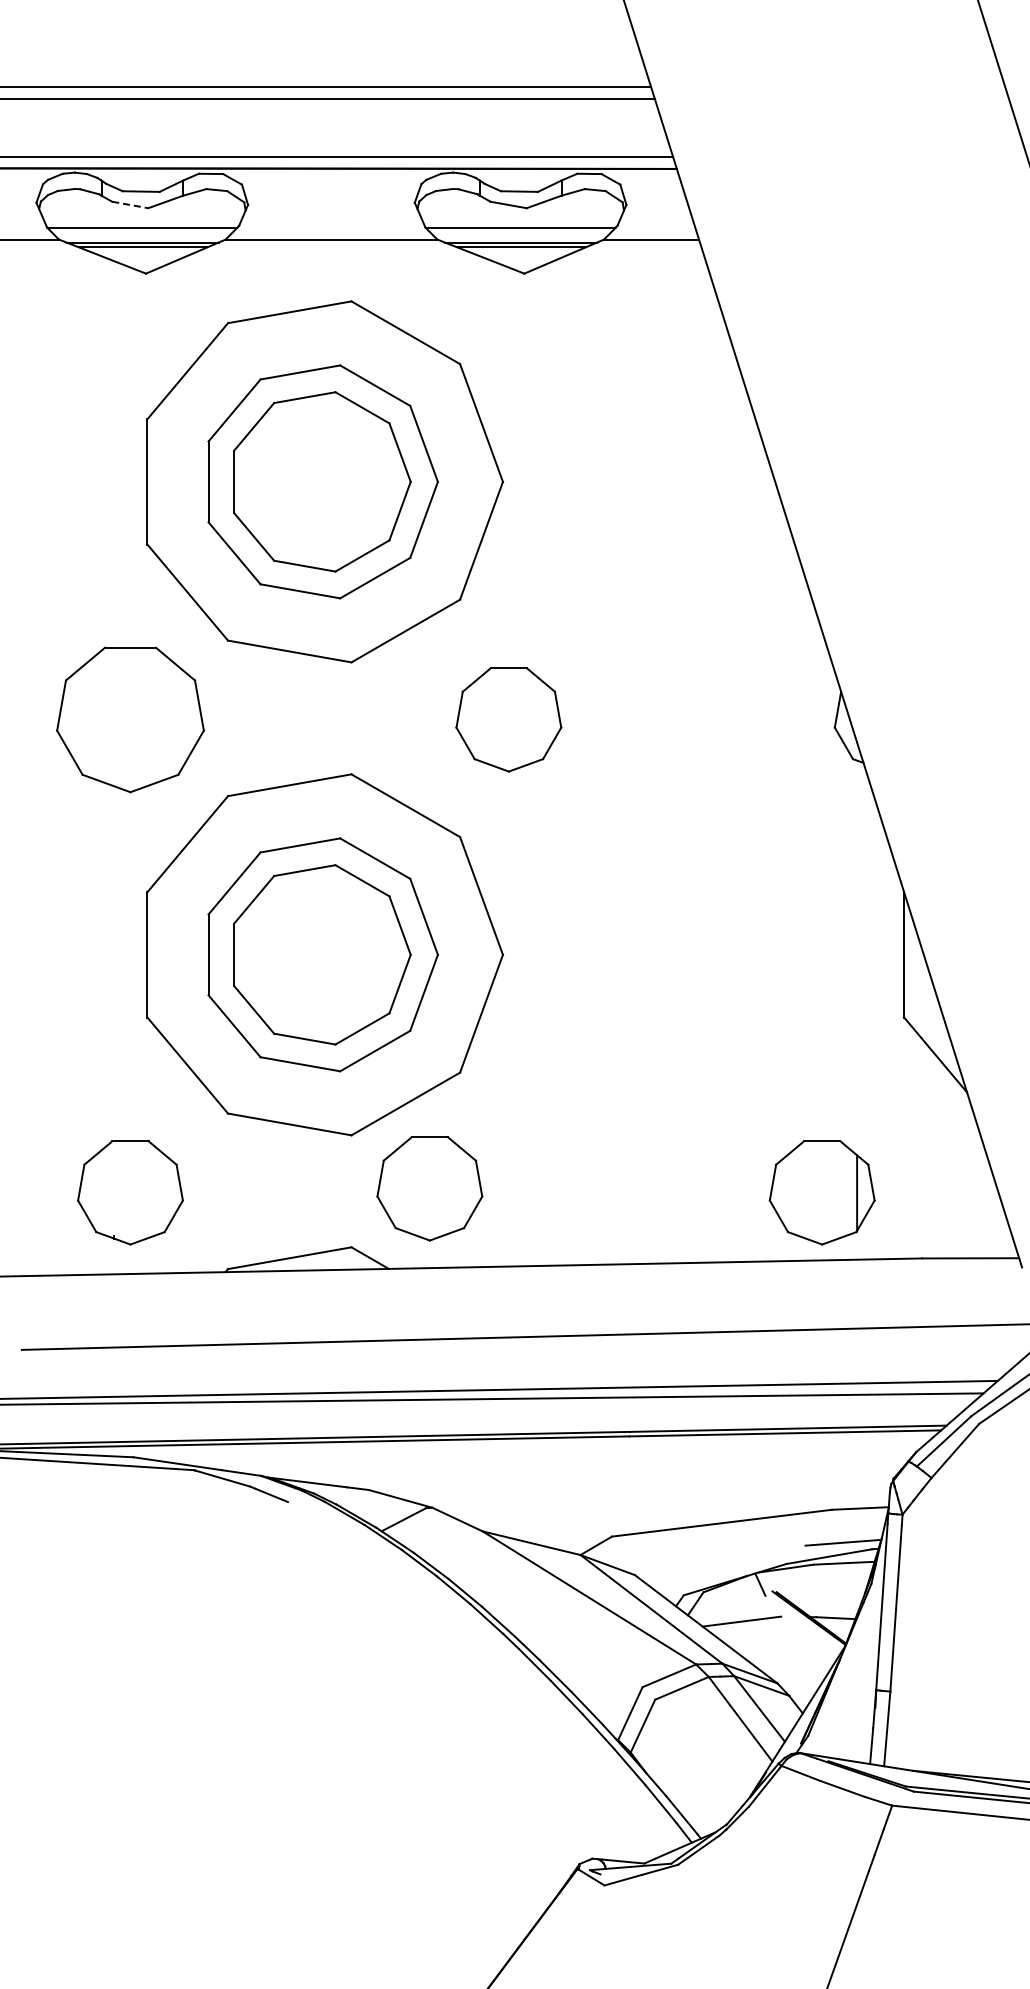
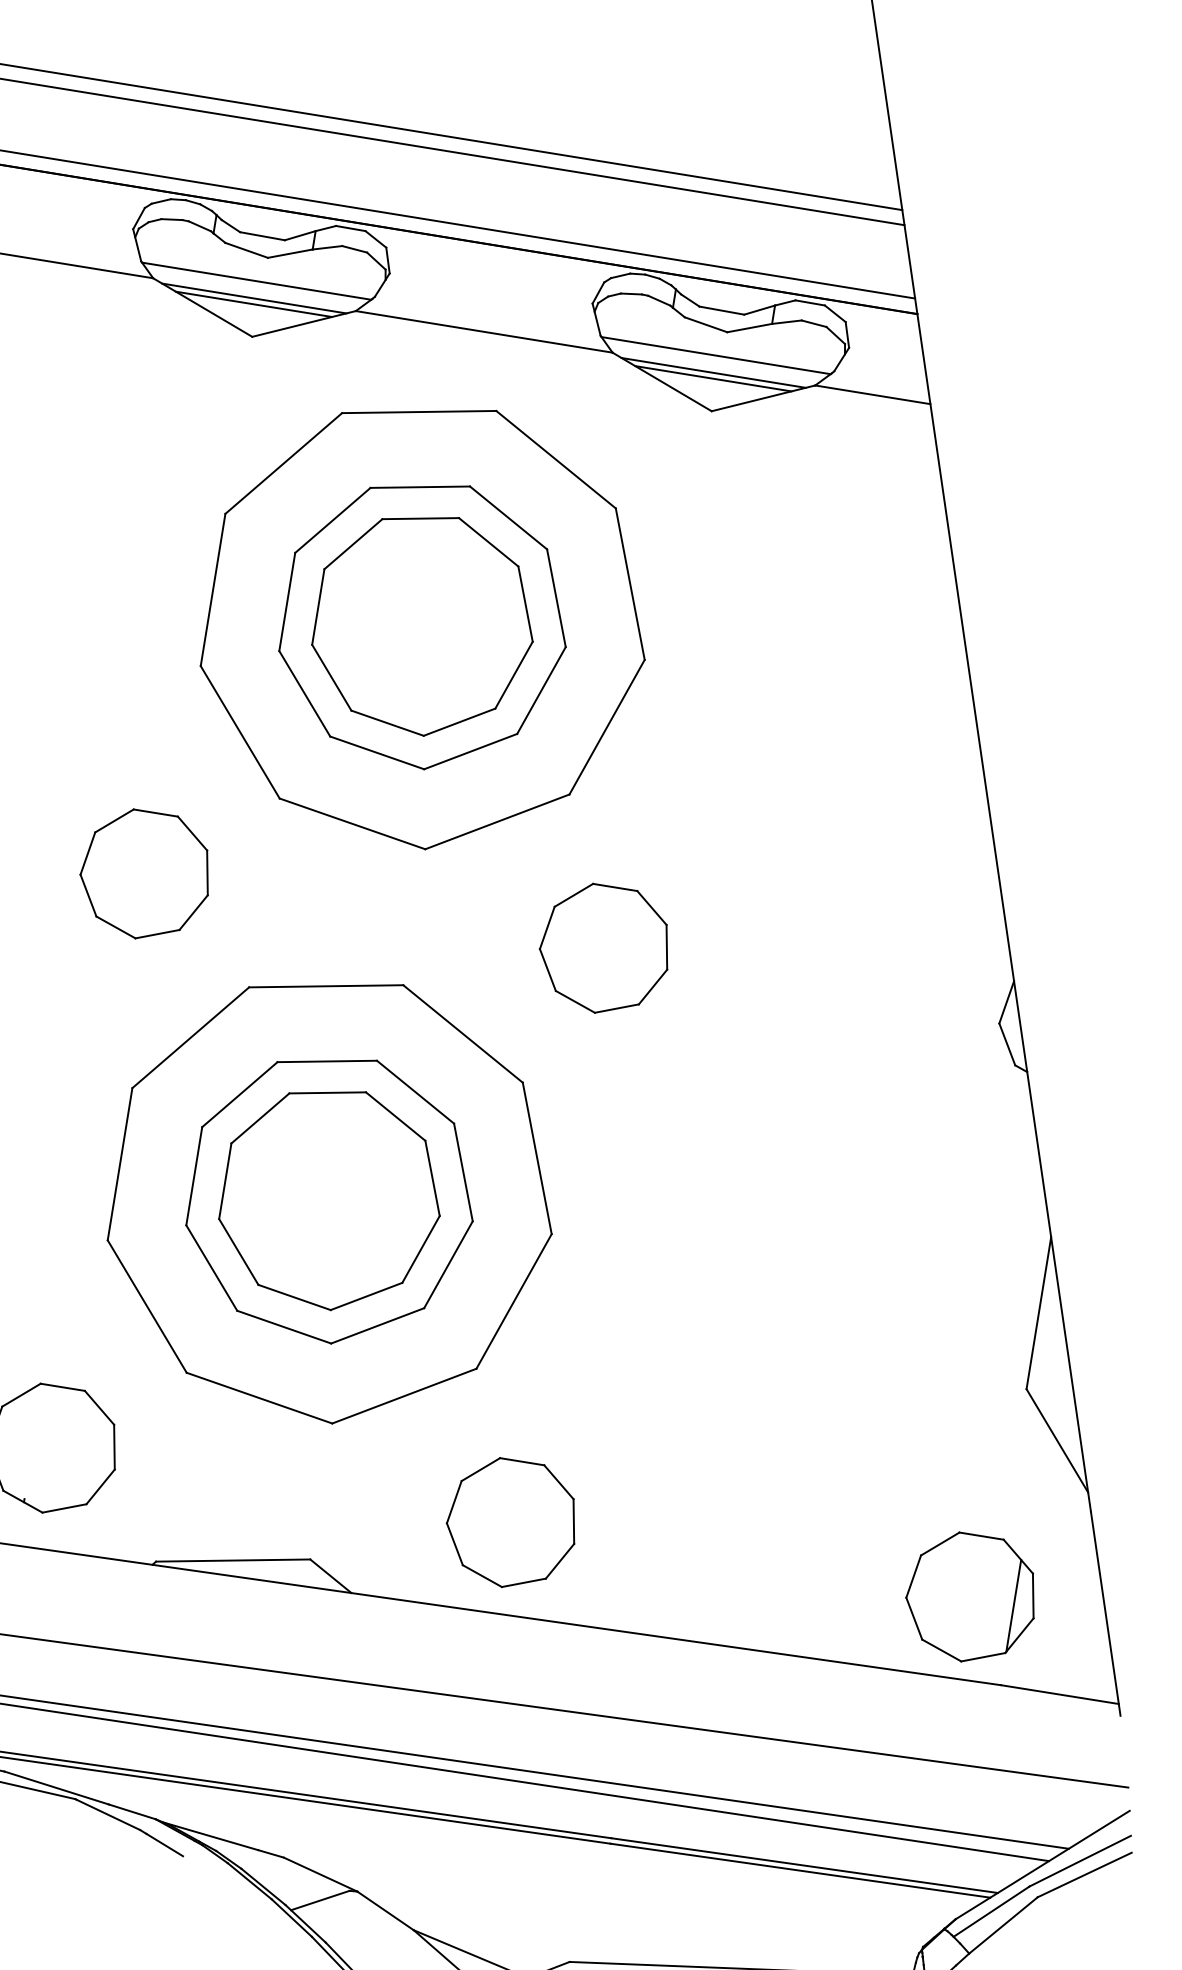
line: (130, 205) -> (246, 251), dashed -> solid
part: (130, 719) -> (145, 875), size x0.71
part: (429, 1188) -> (511, 1523), moved
part: (821, 1192) -> (970, 1598), moved

